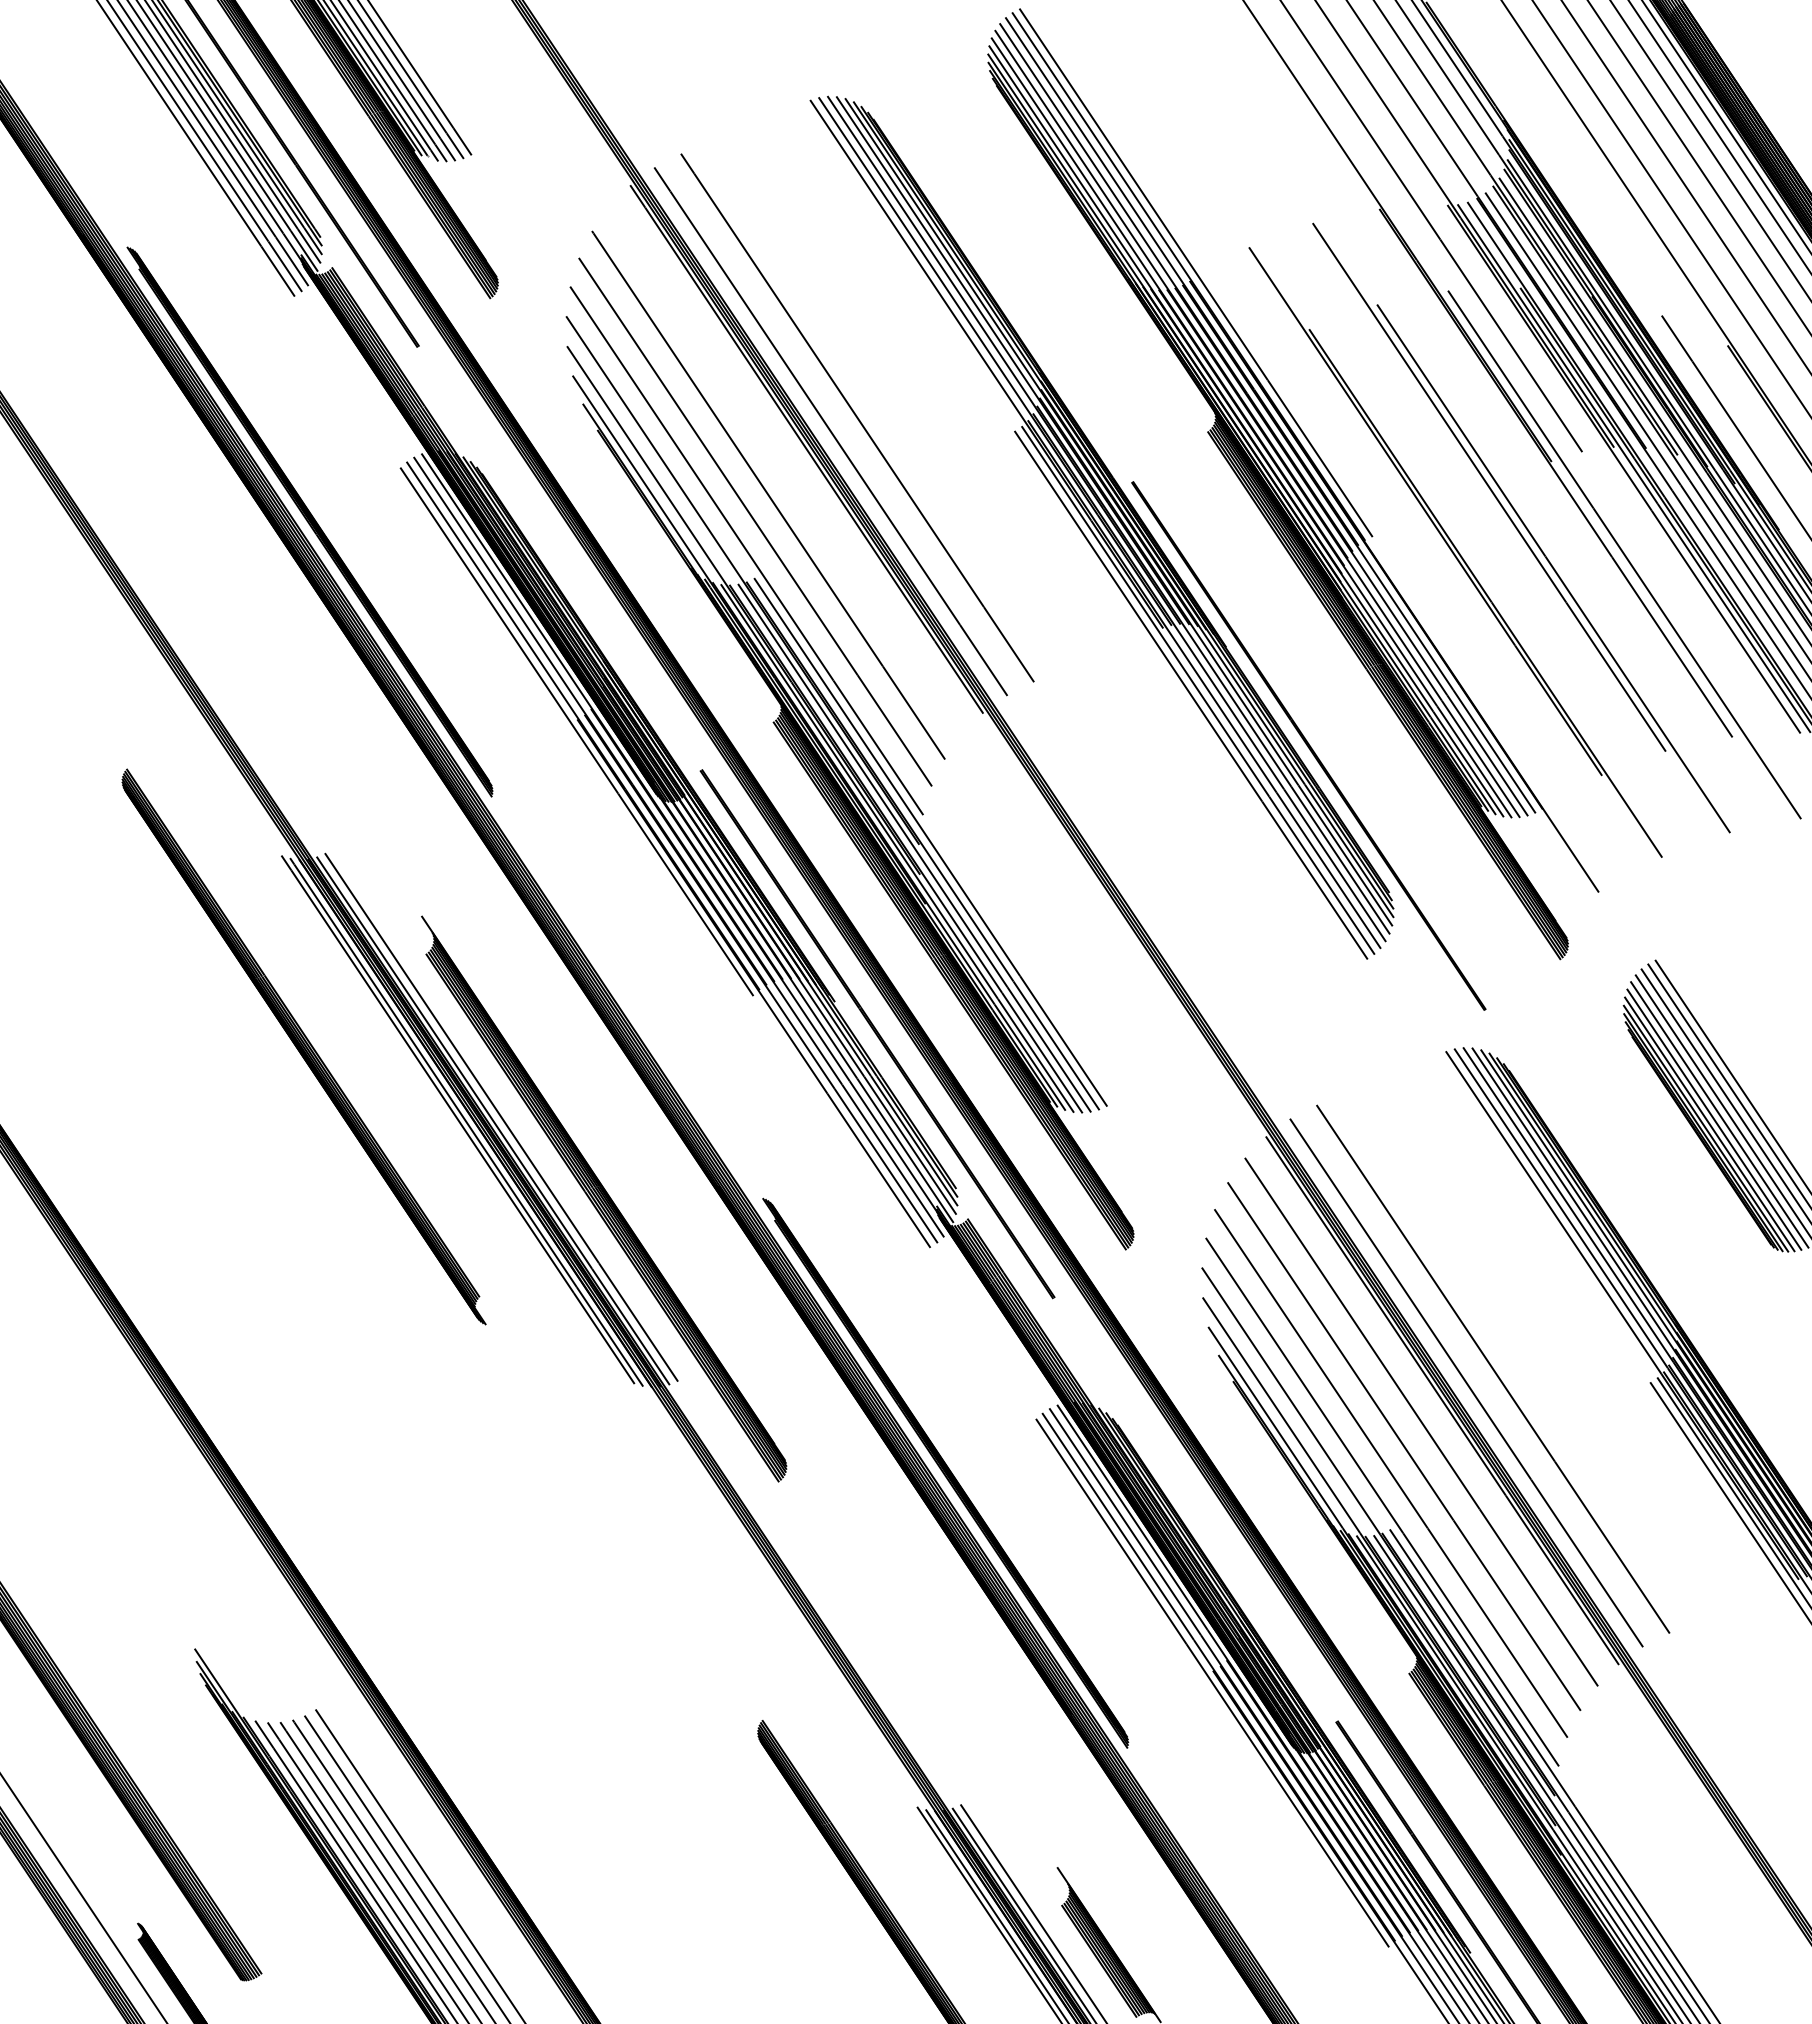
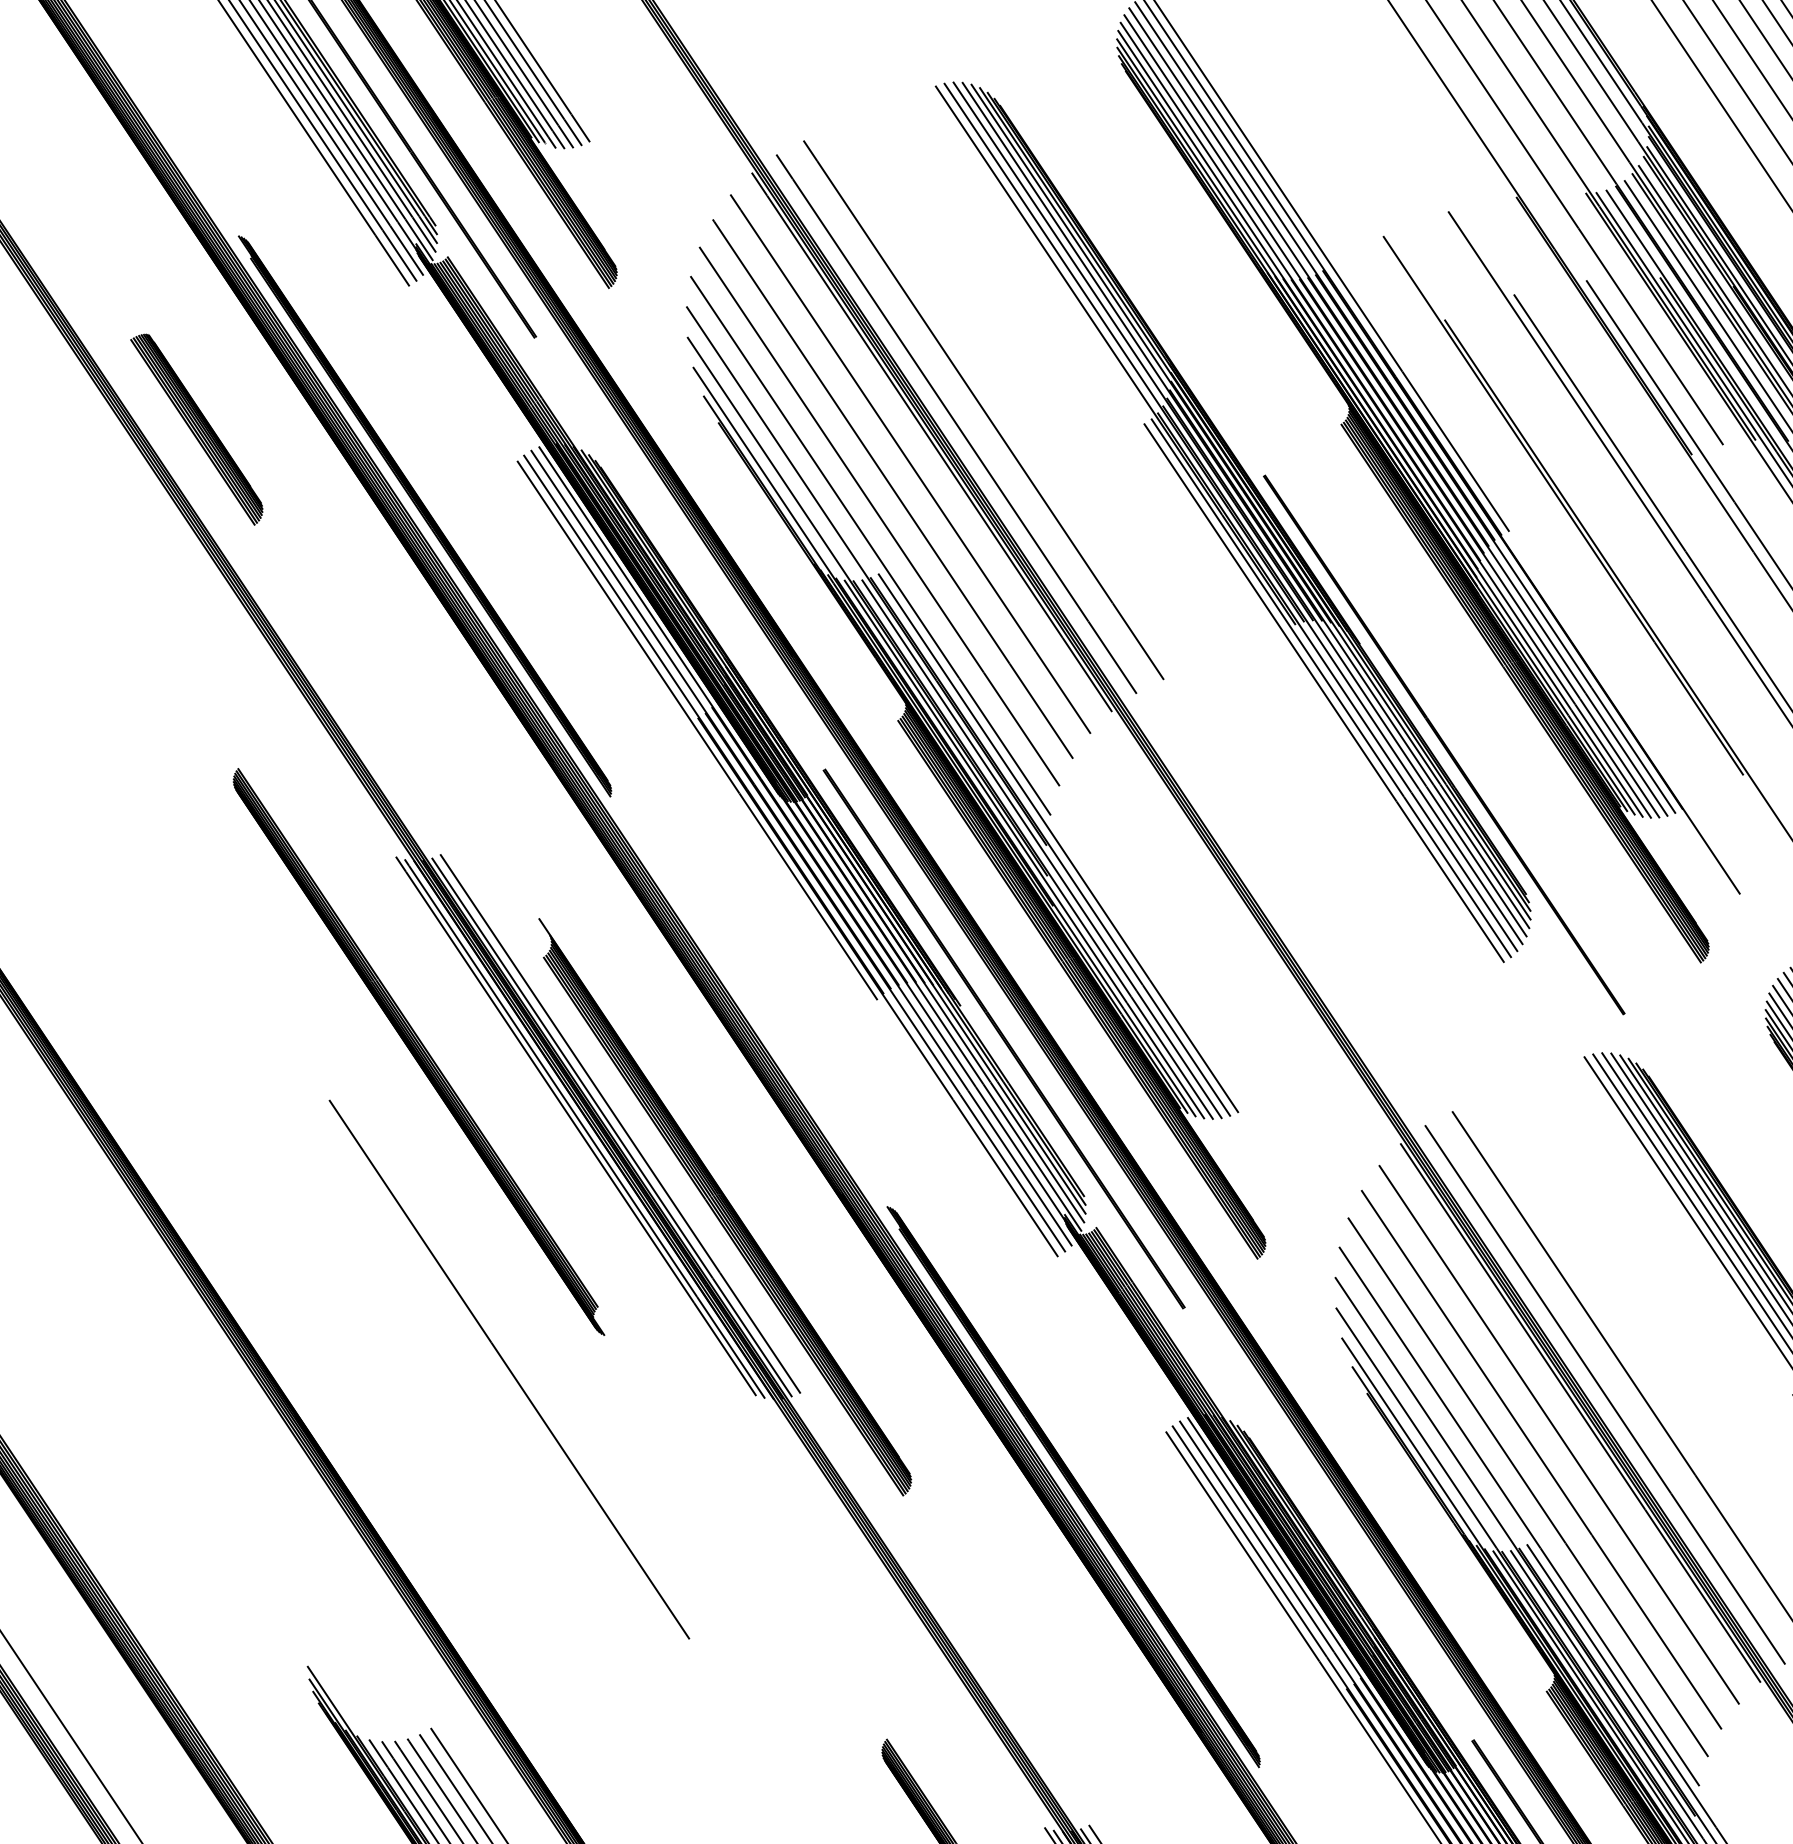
part: (86, 437) -> (196, 430), added
line: (785, 470) -> (910, 463), added
line: (392, 1357) -> (509, 1368), added

